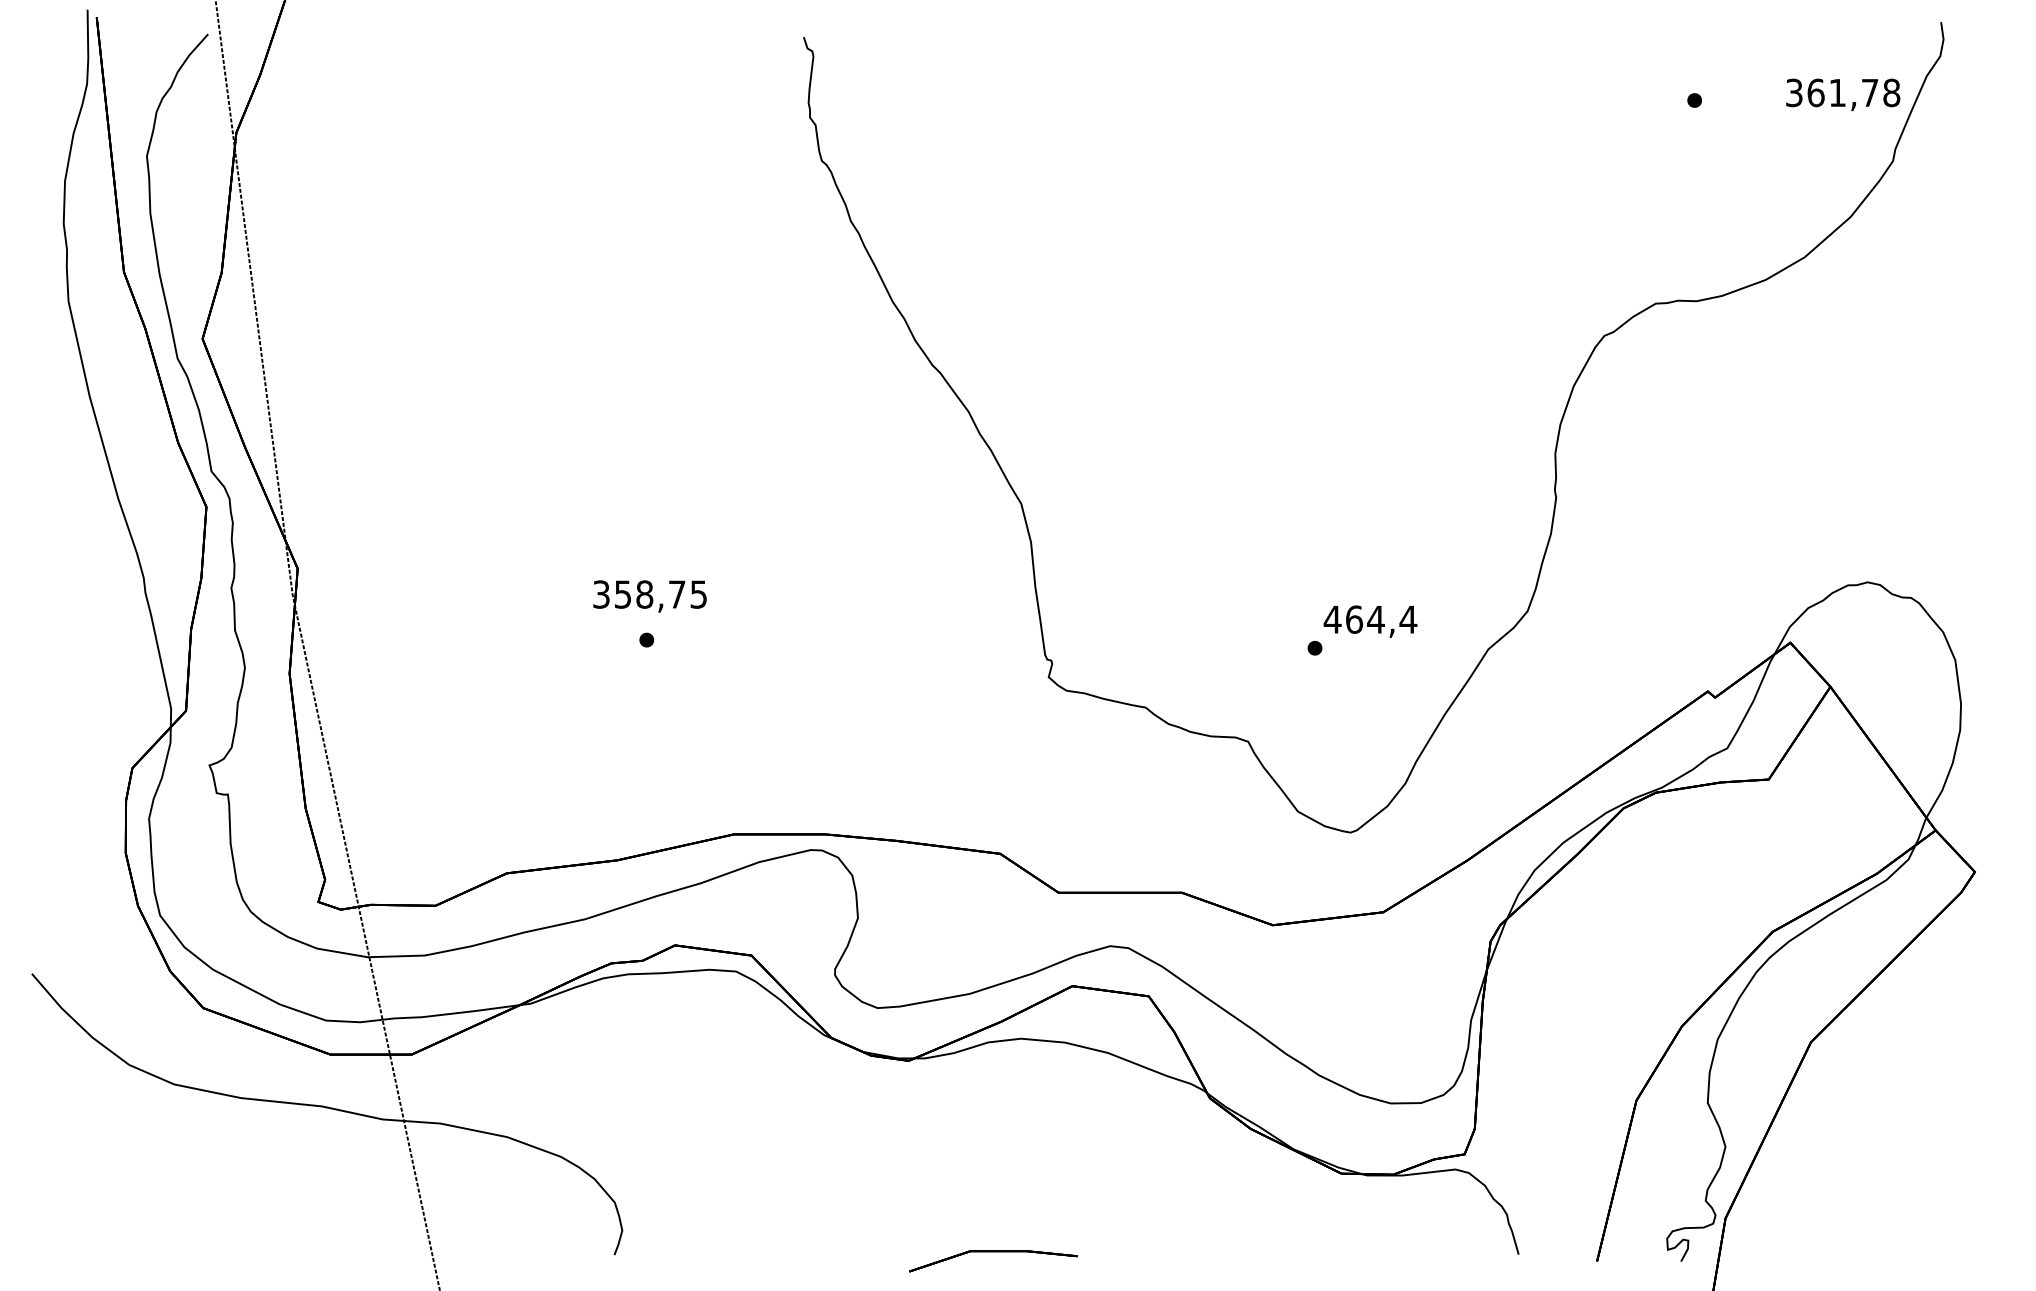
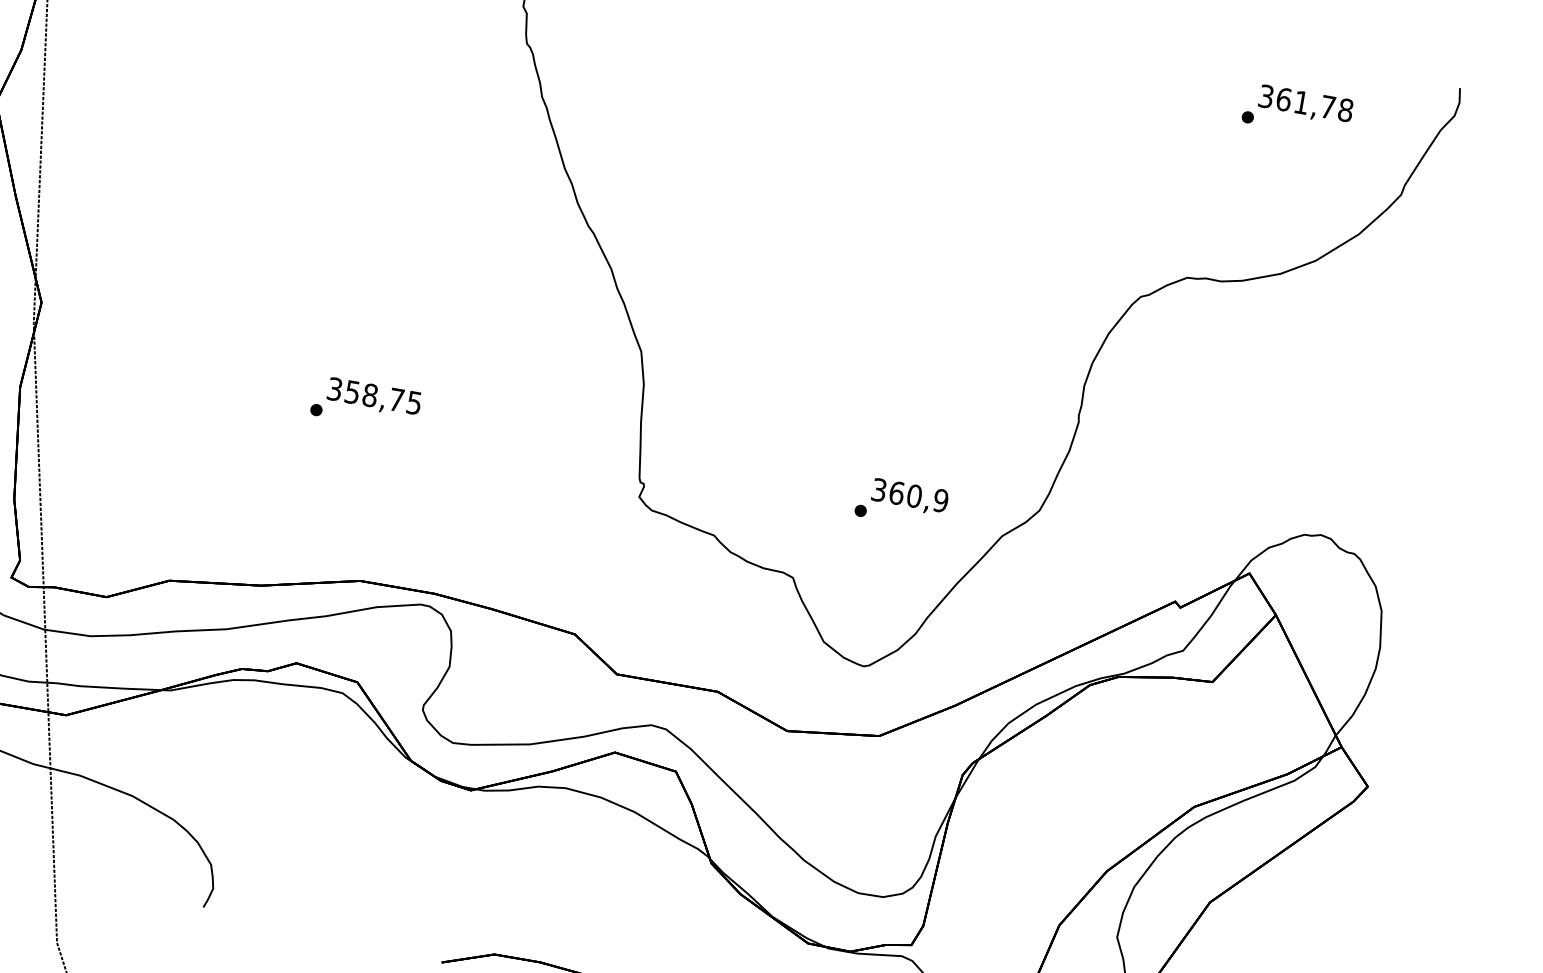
text: (1843, 94) -> (1306, 104), moved
text: (649, 596) -> (373, 397), moved
text: (1370, 619) -> (910, 495), 464,4 -> 360,9

